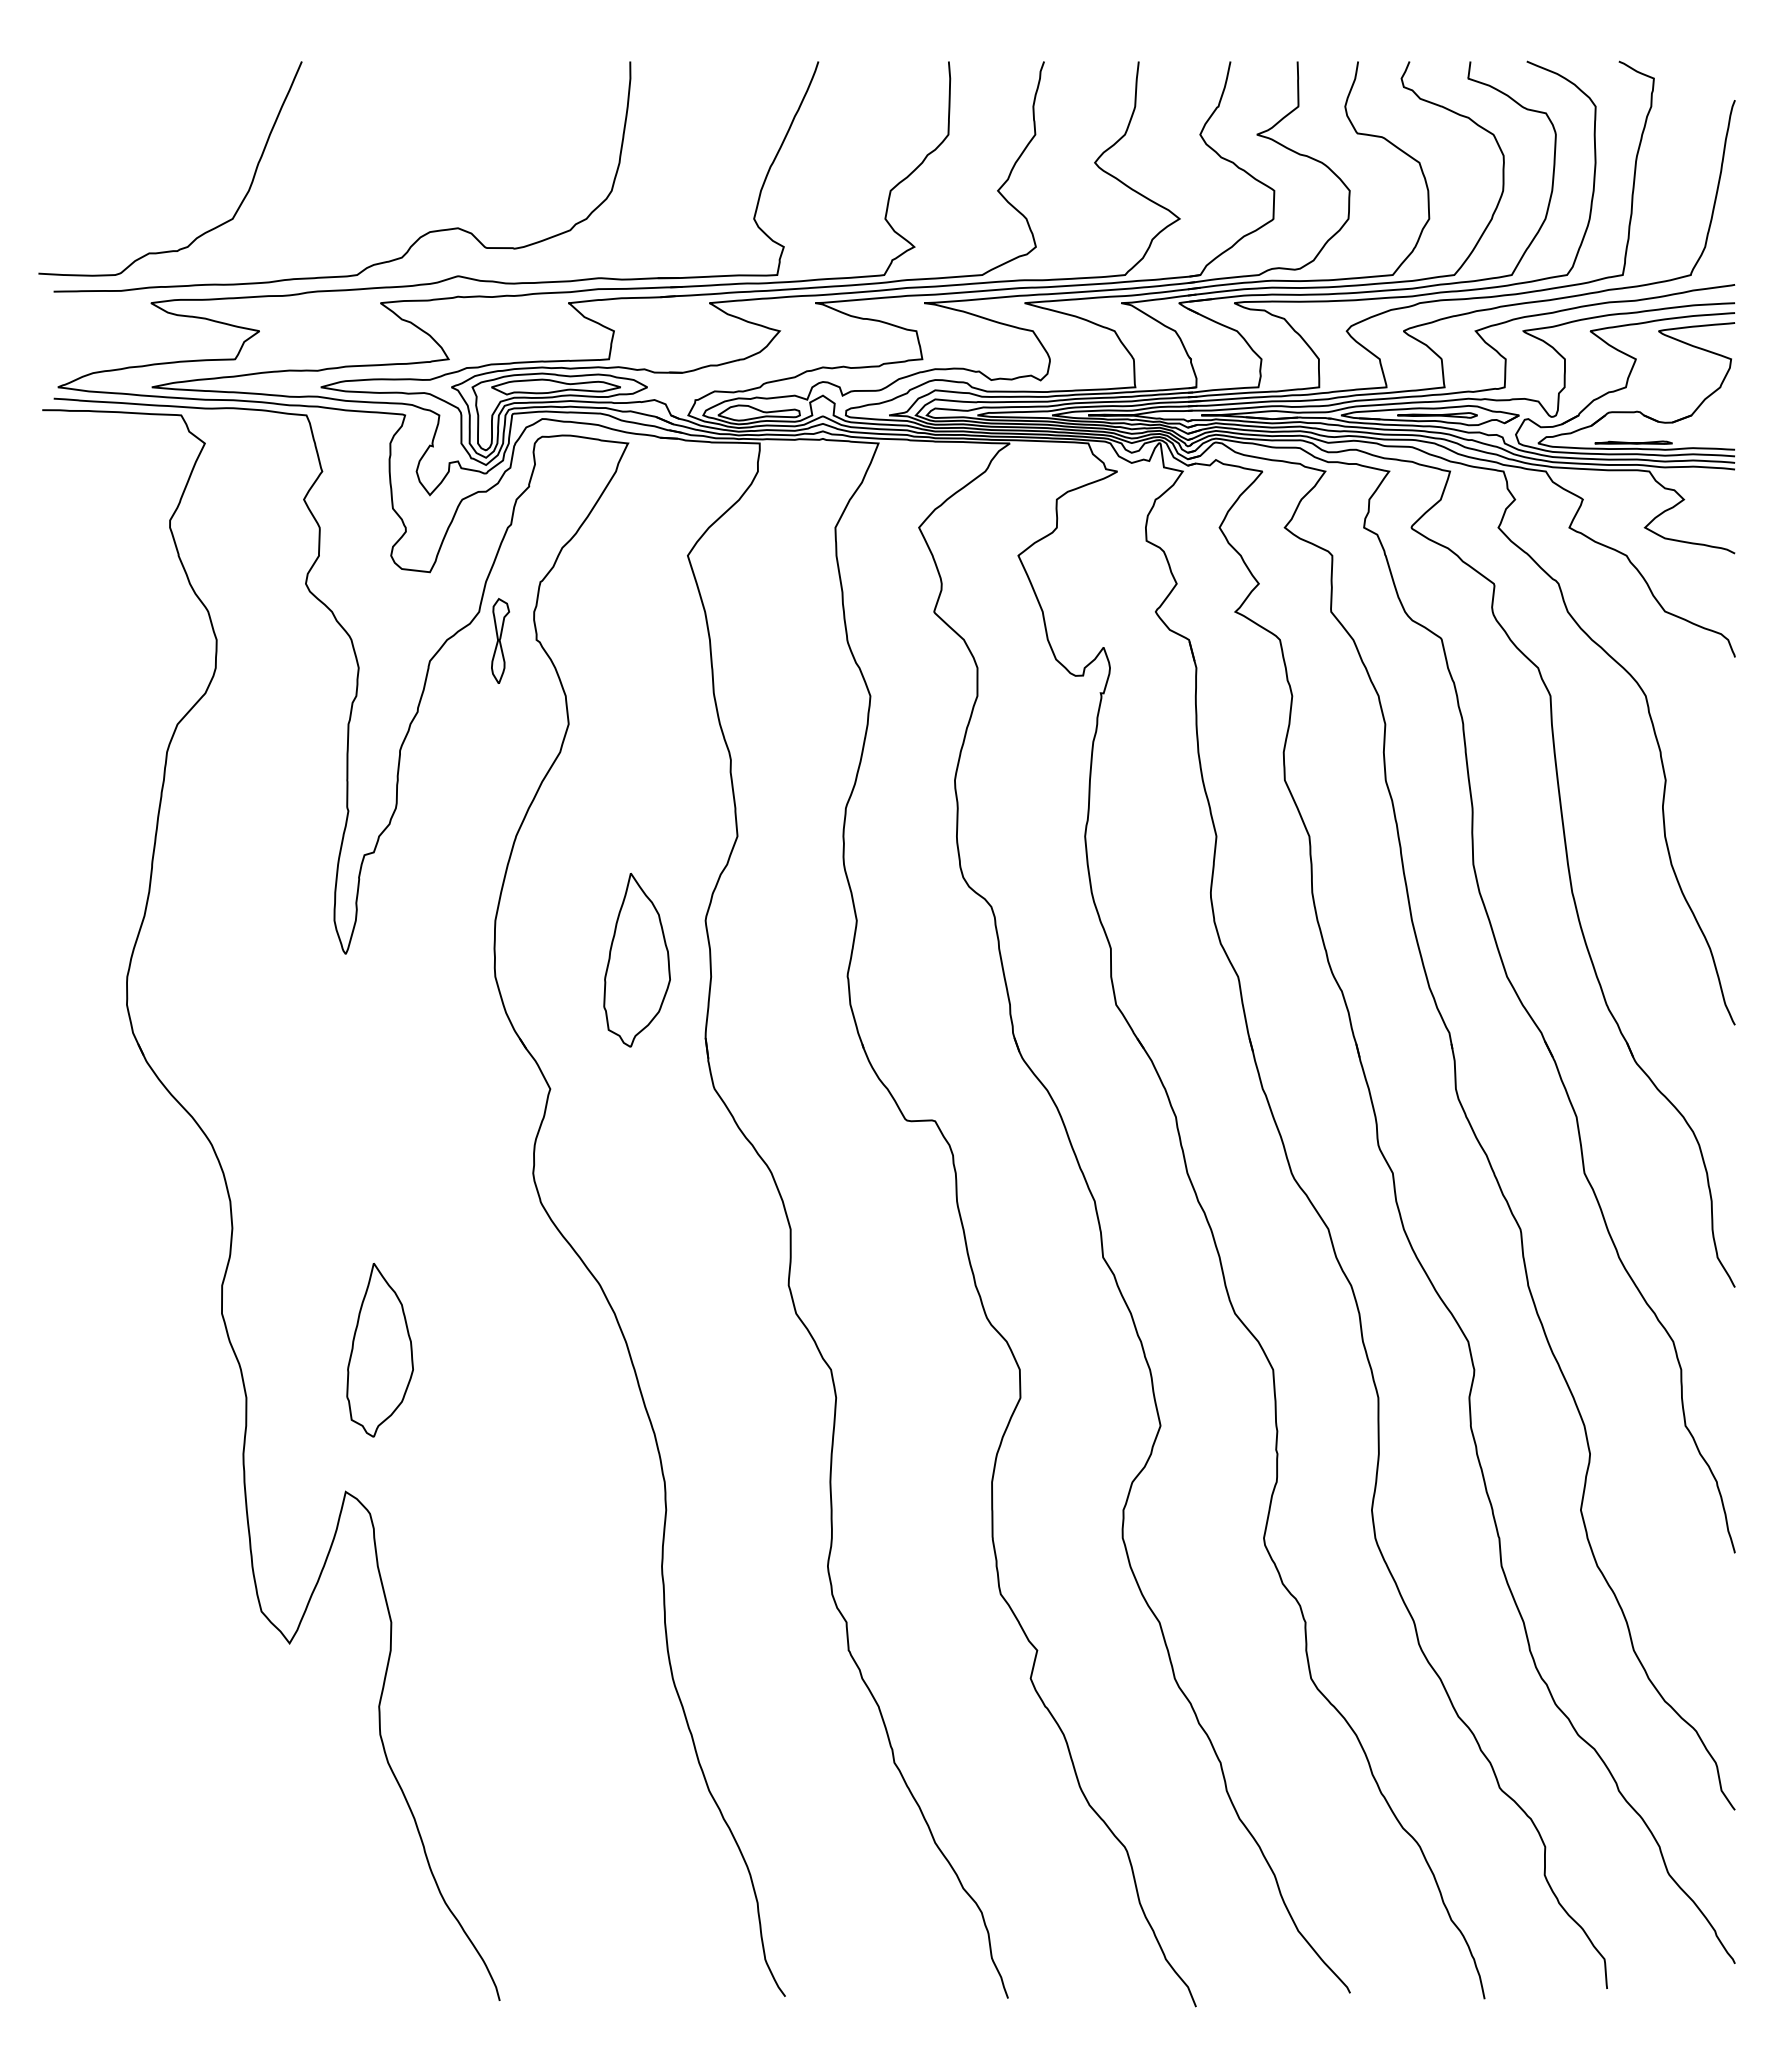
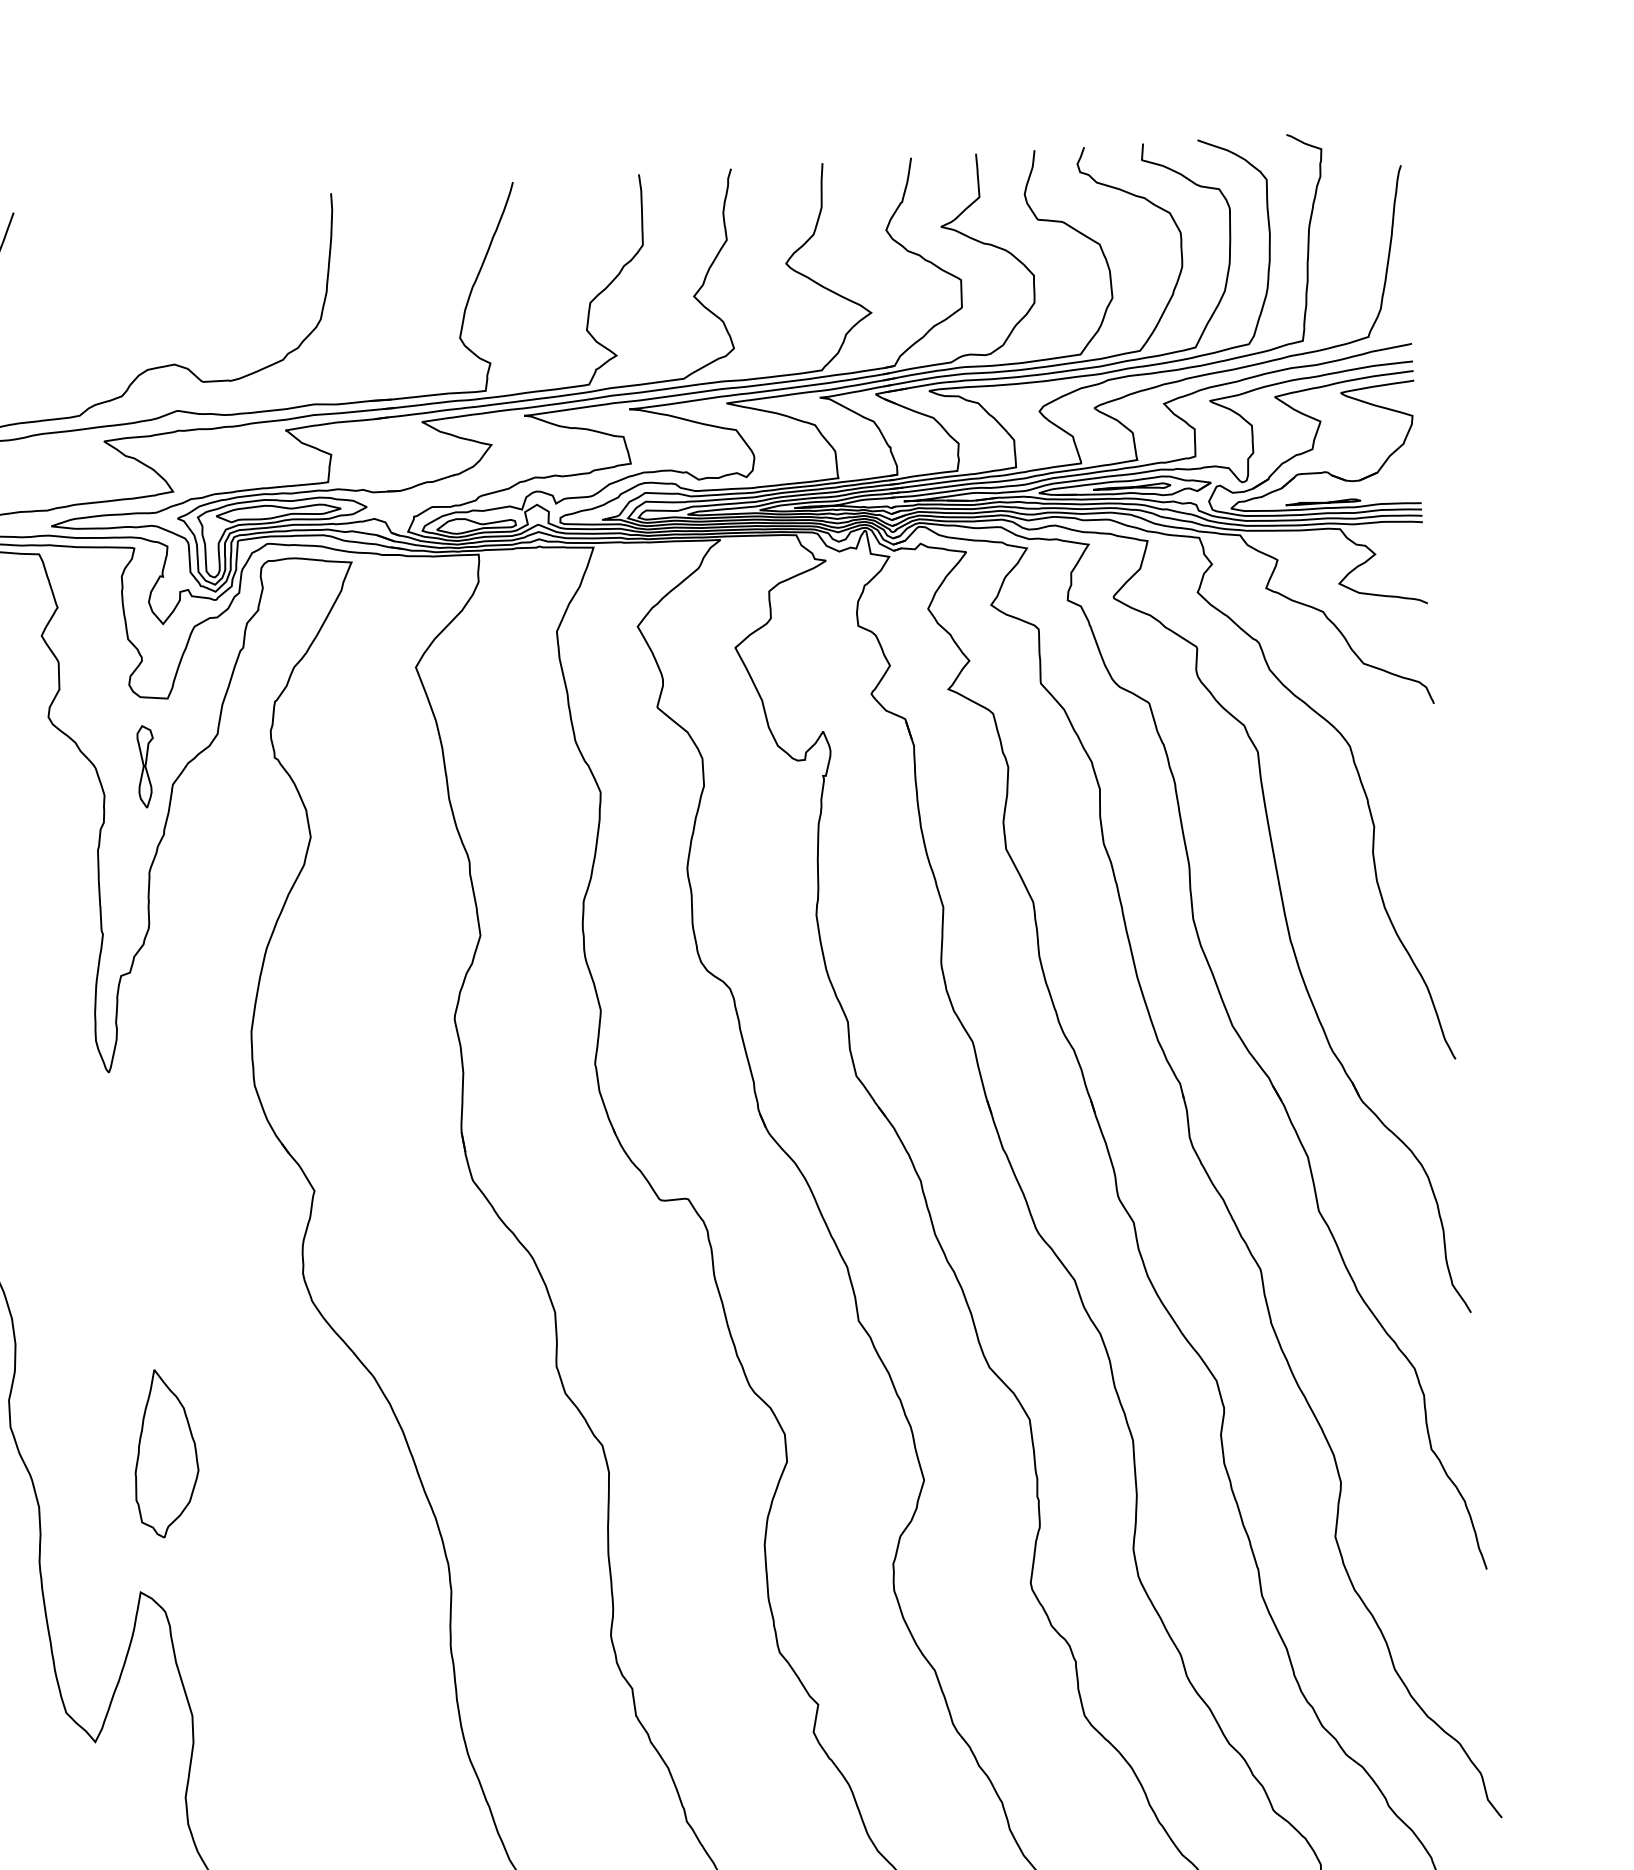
part: (500, 640) -> (146, 766), moved
part: (636, 960) -> (390, 1061), removed

